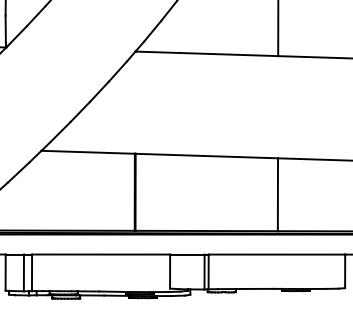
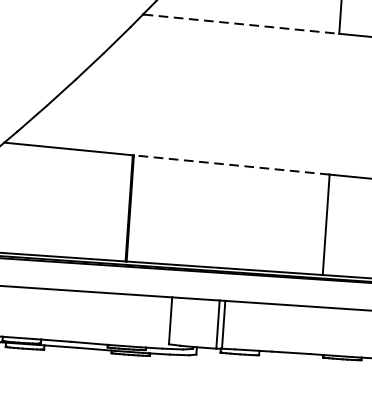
line: (207, 53) -> (242, 23), solid -> dashed
line: (206, 156) -> (231, 165), solid -> dashed

